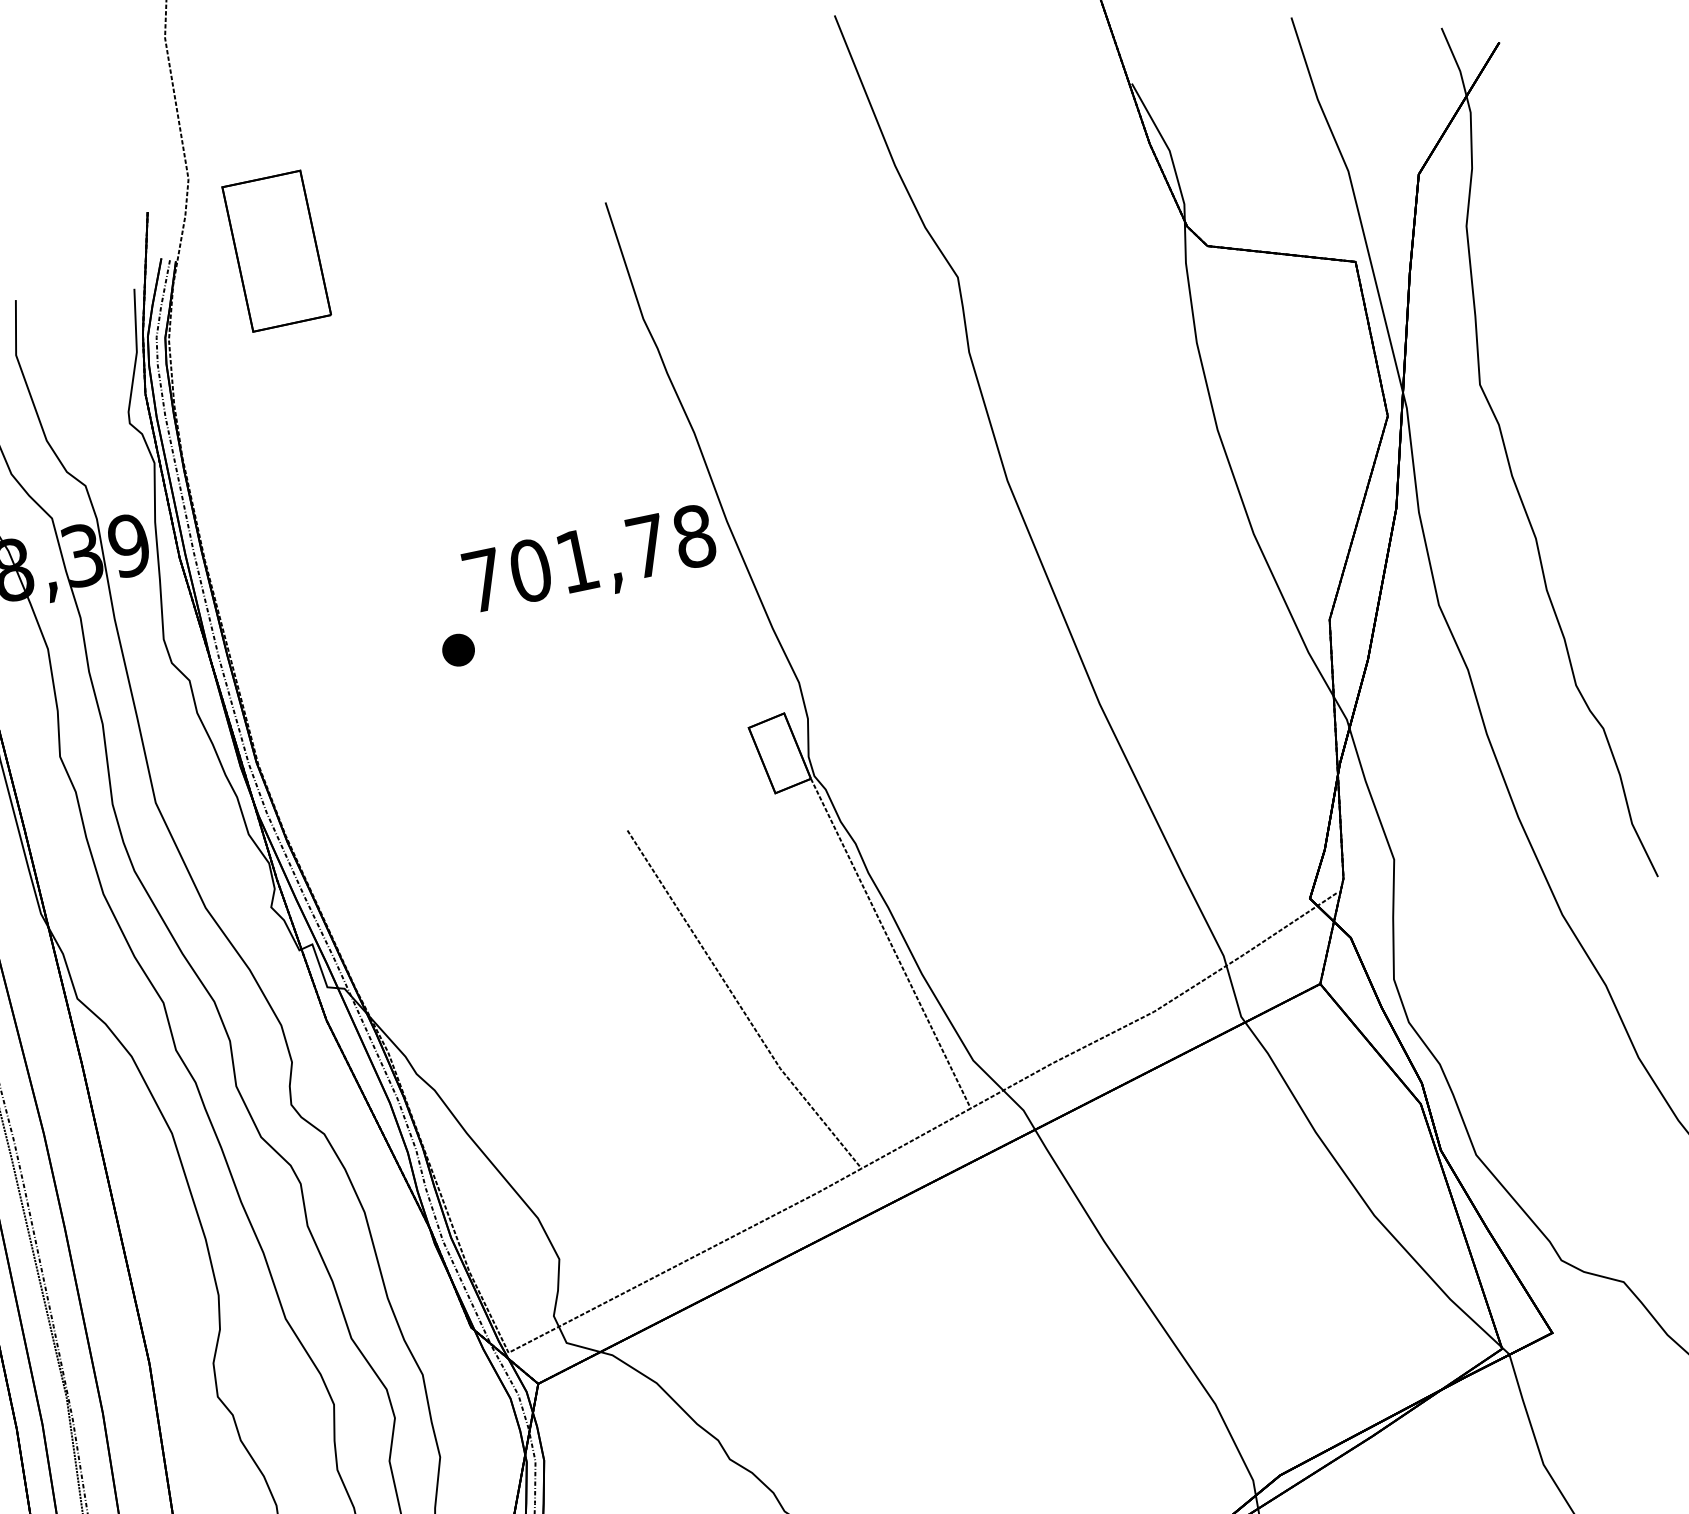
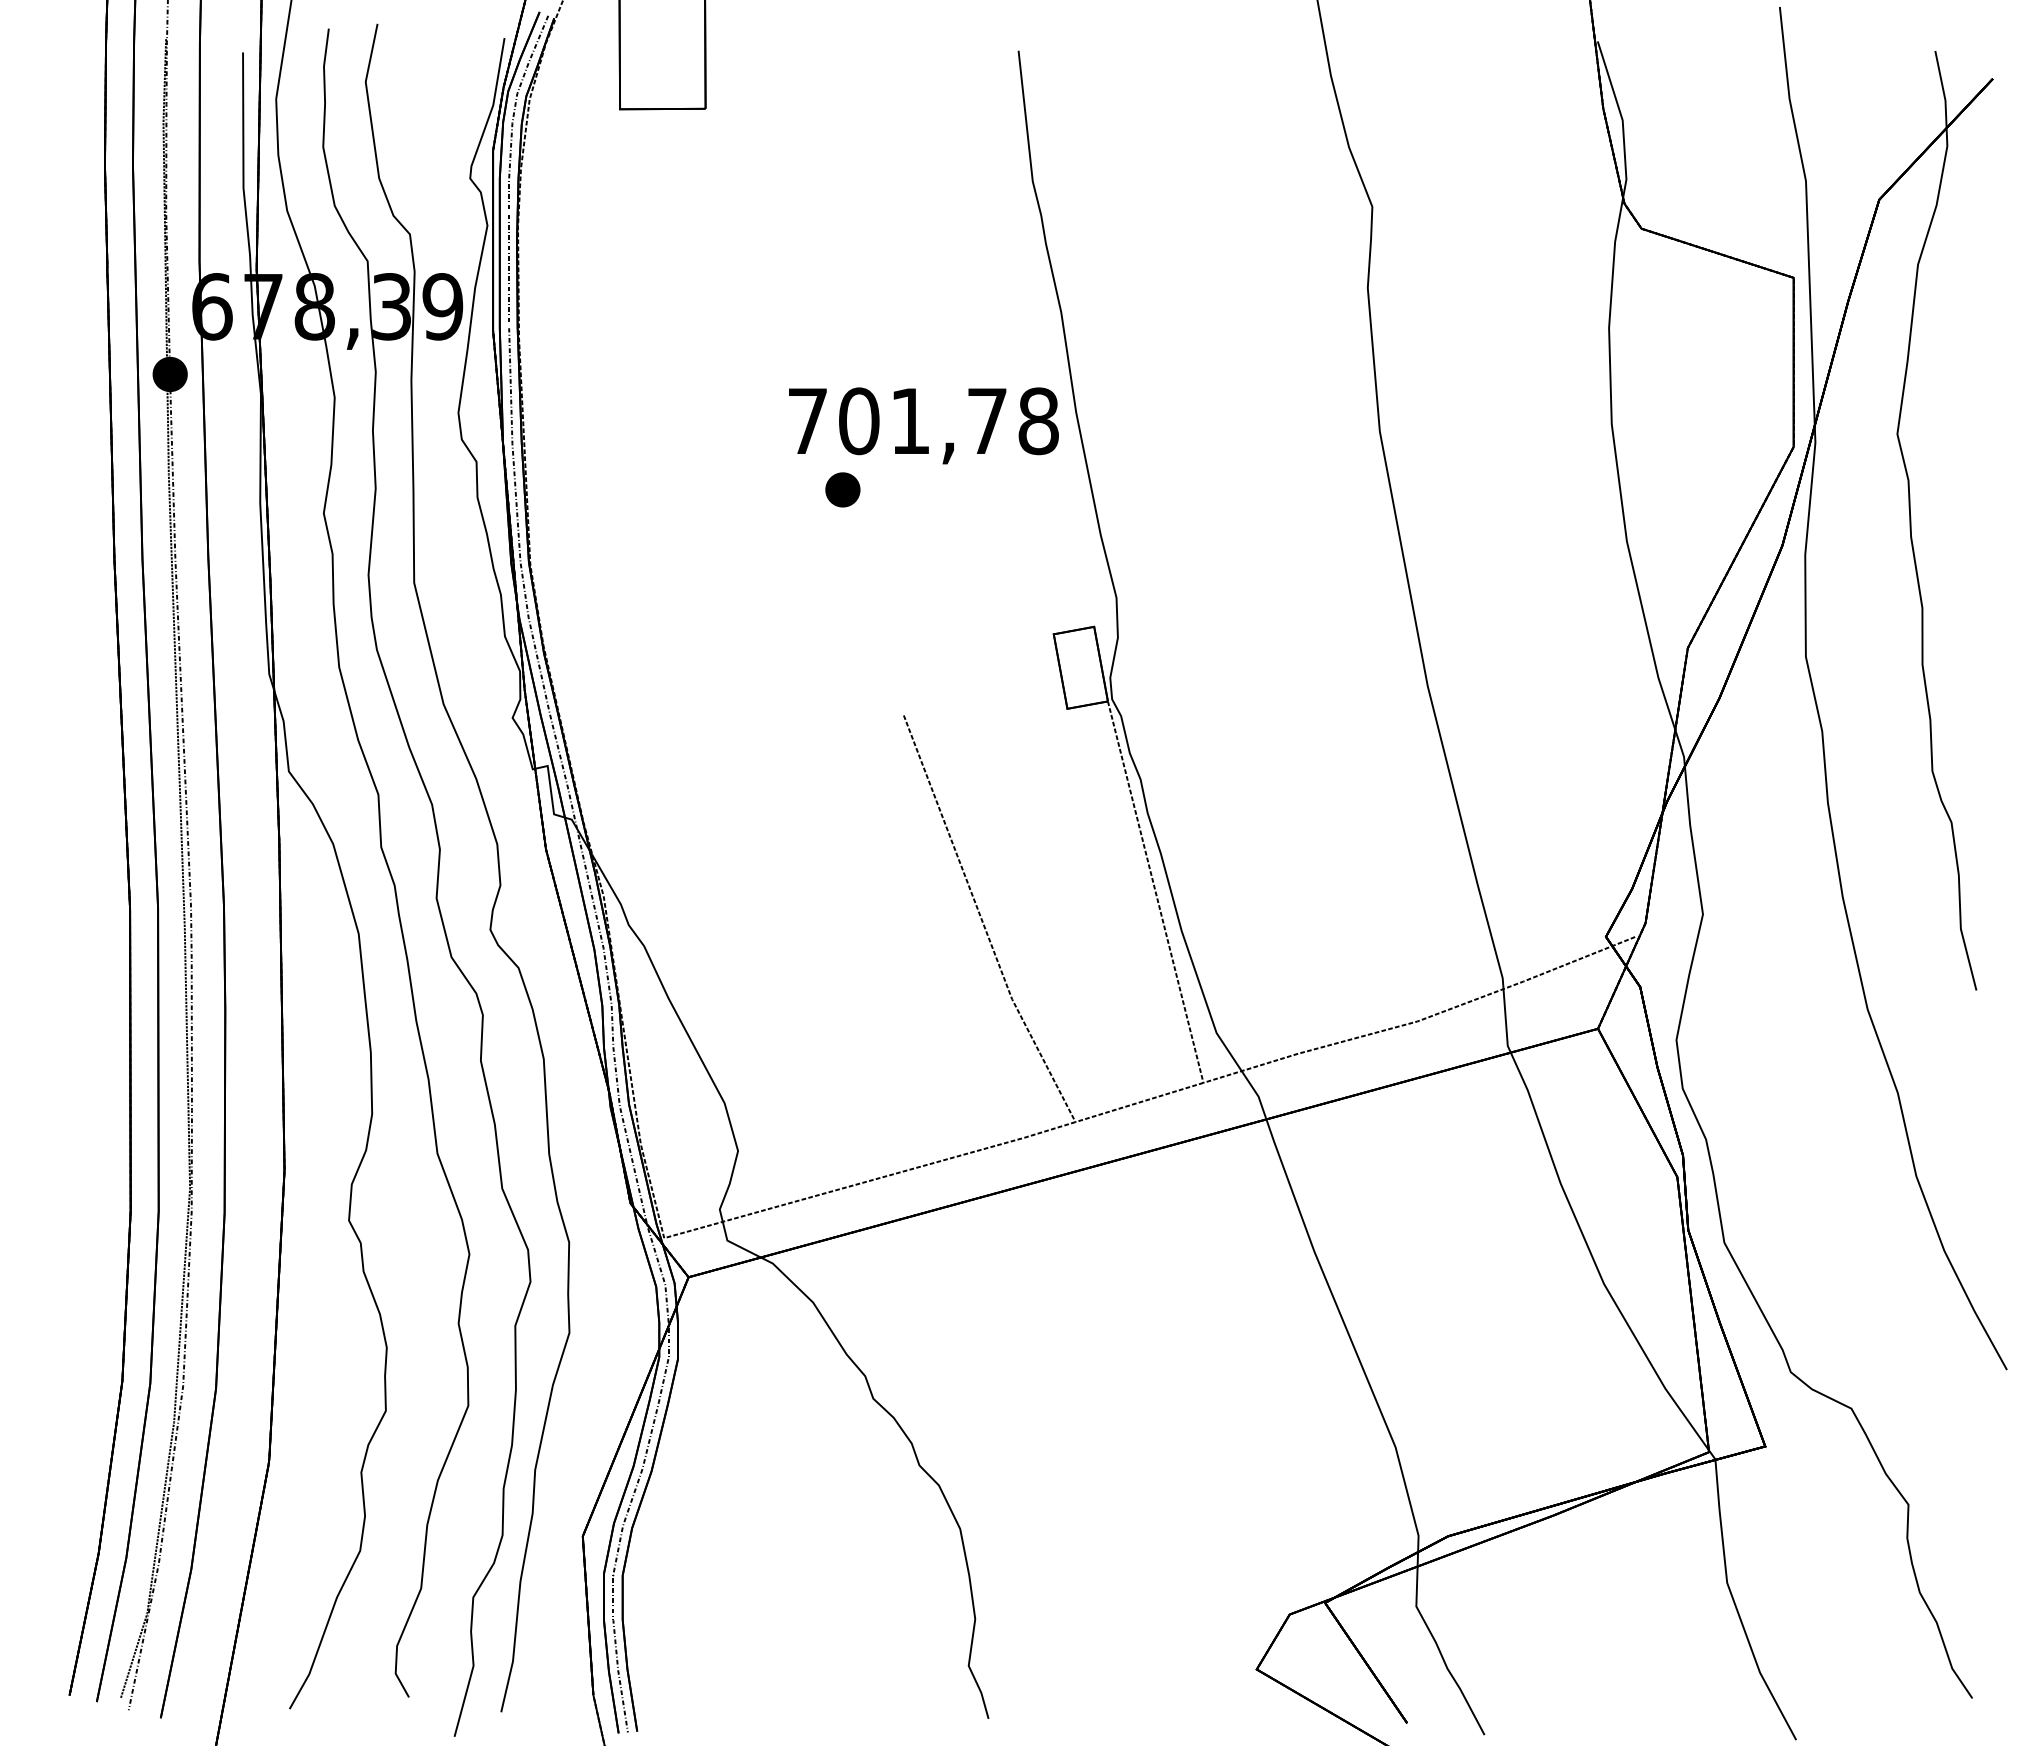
part: (458, 649) -> (842, 489), moved

